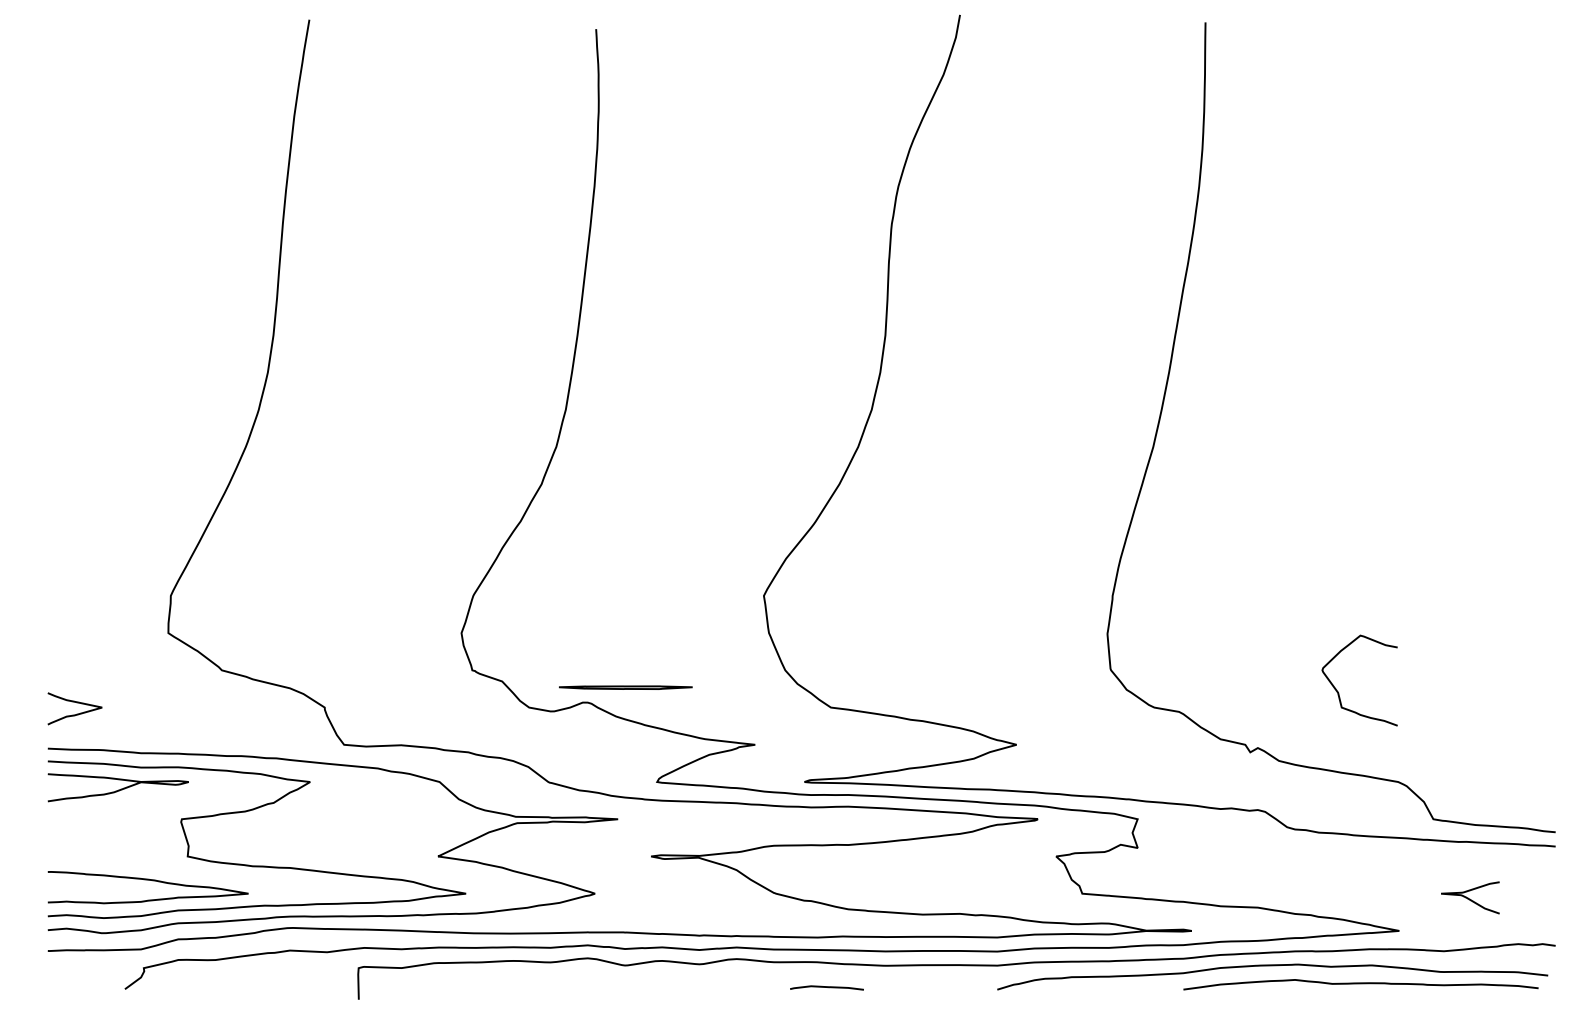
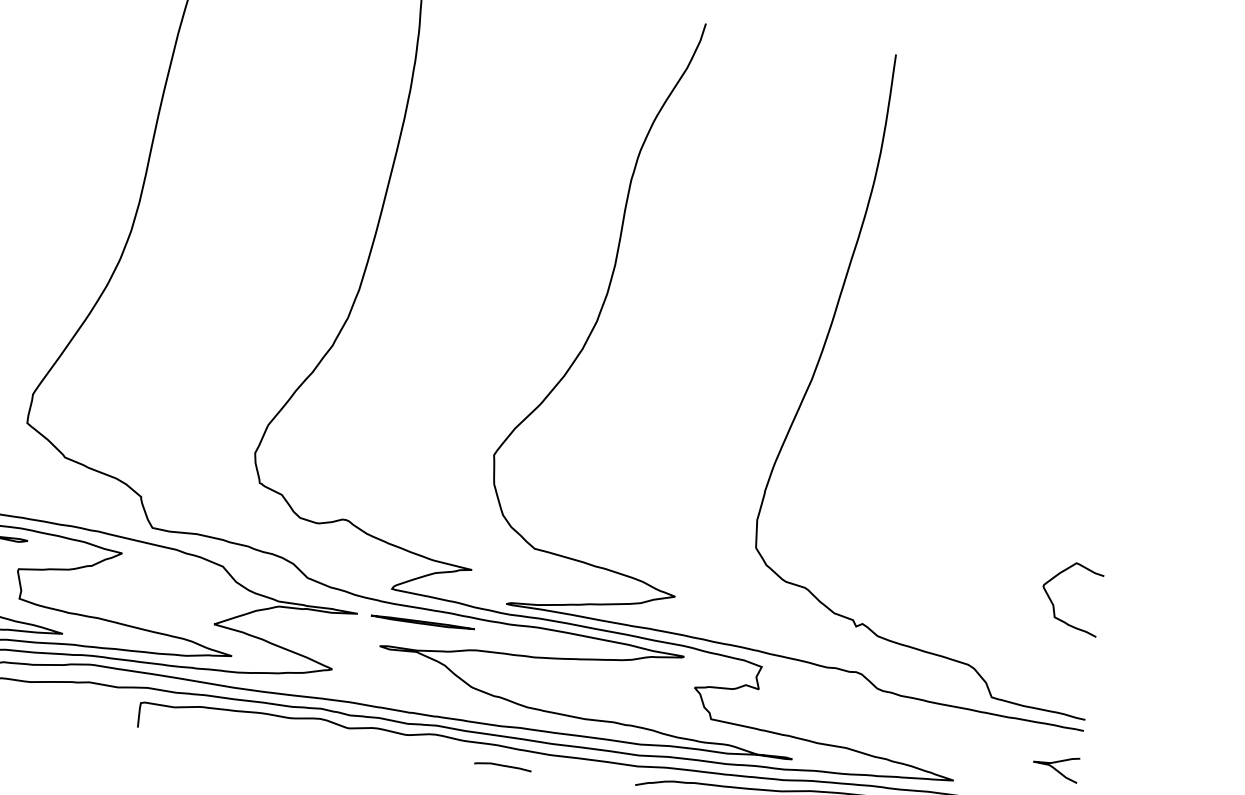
line: (625, 687) -> (422, 622), moved
curve: (1338, 691) -> (1053, 604), moved
curve: (1469, 898) -> (1055, 768), moved

